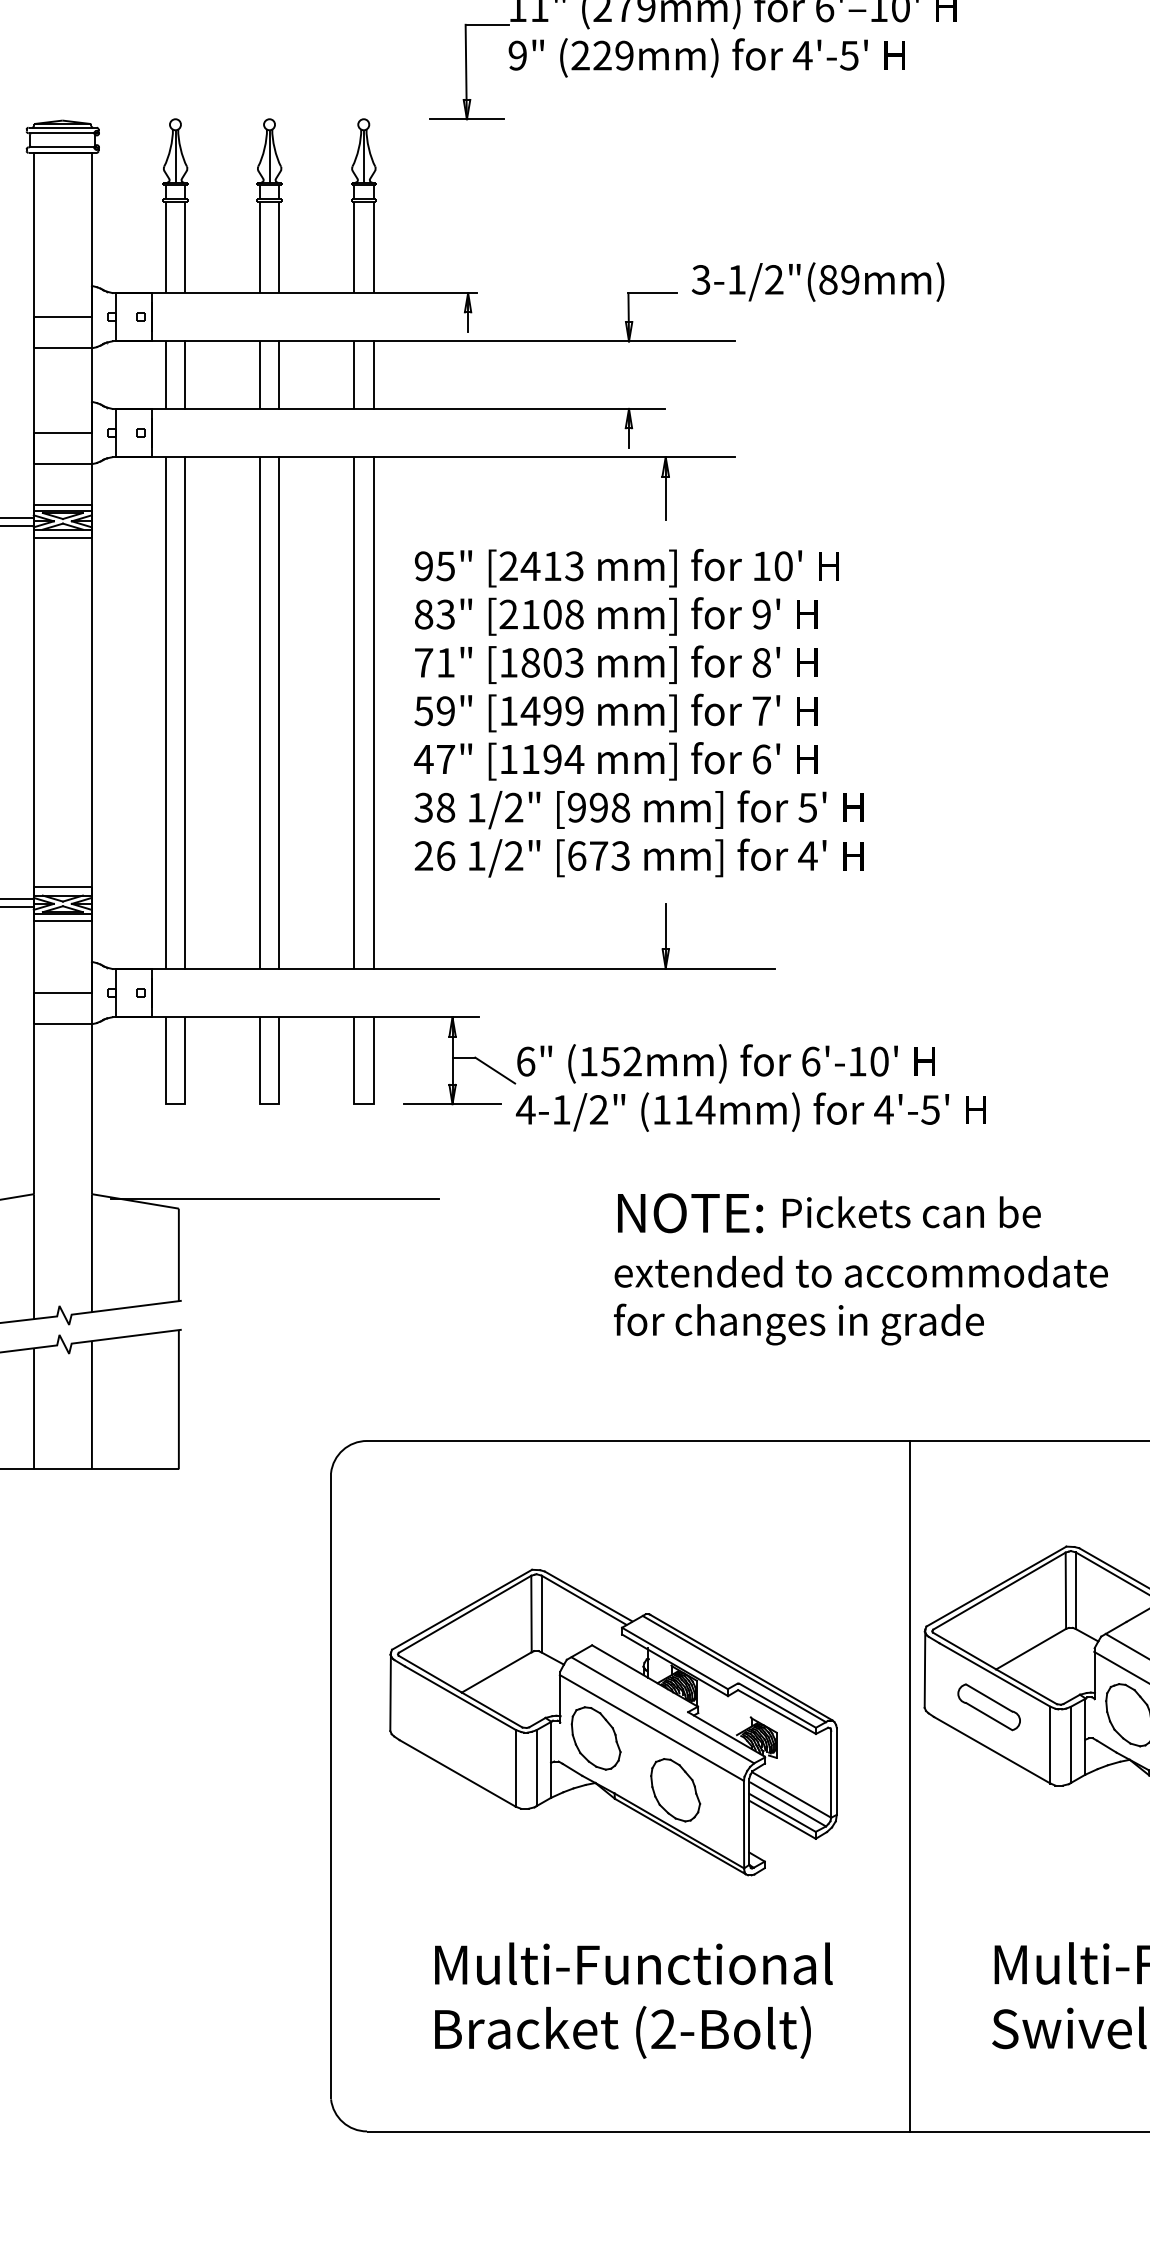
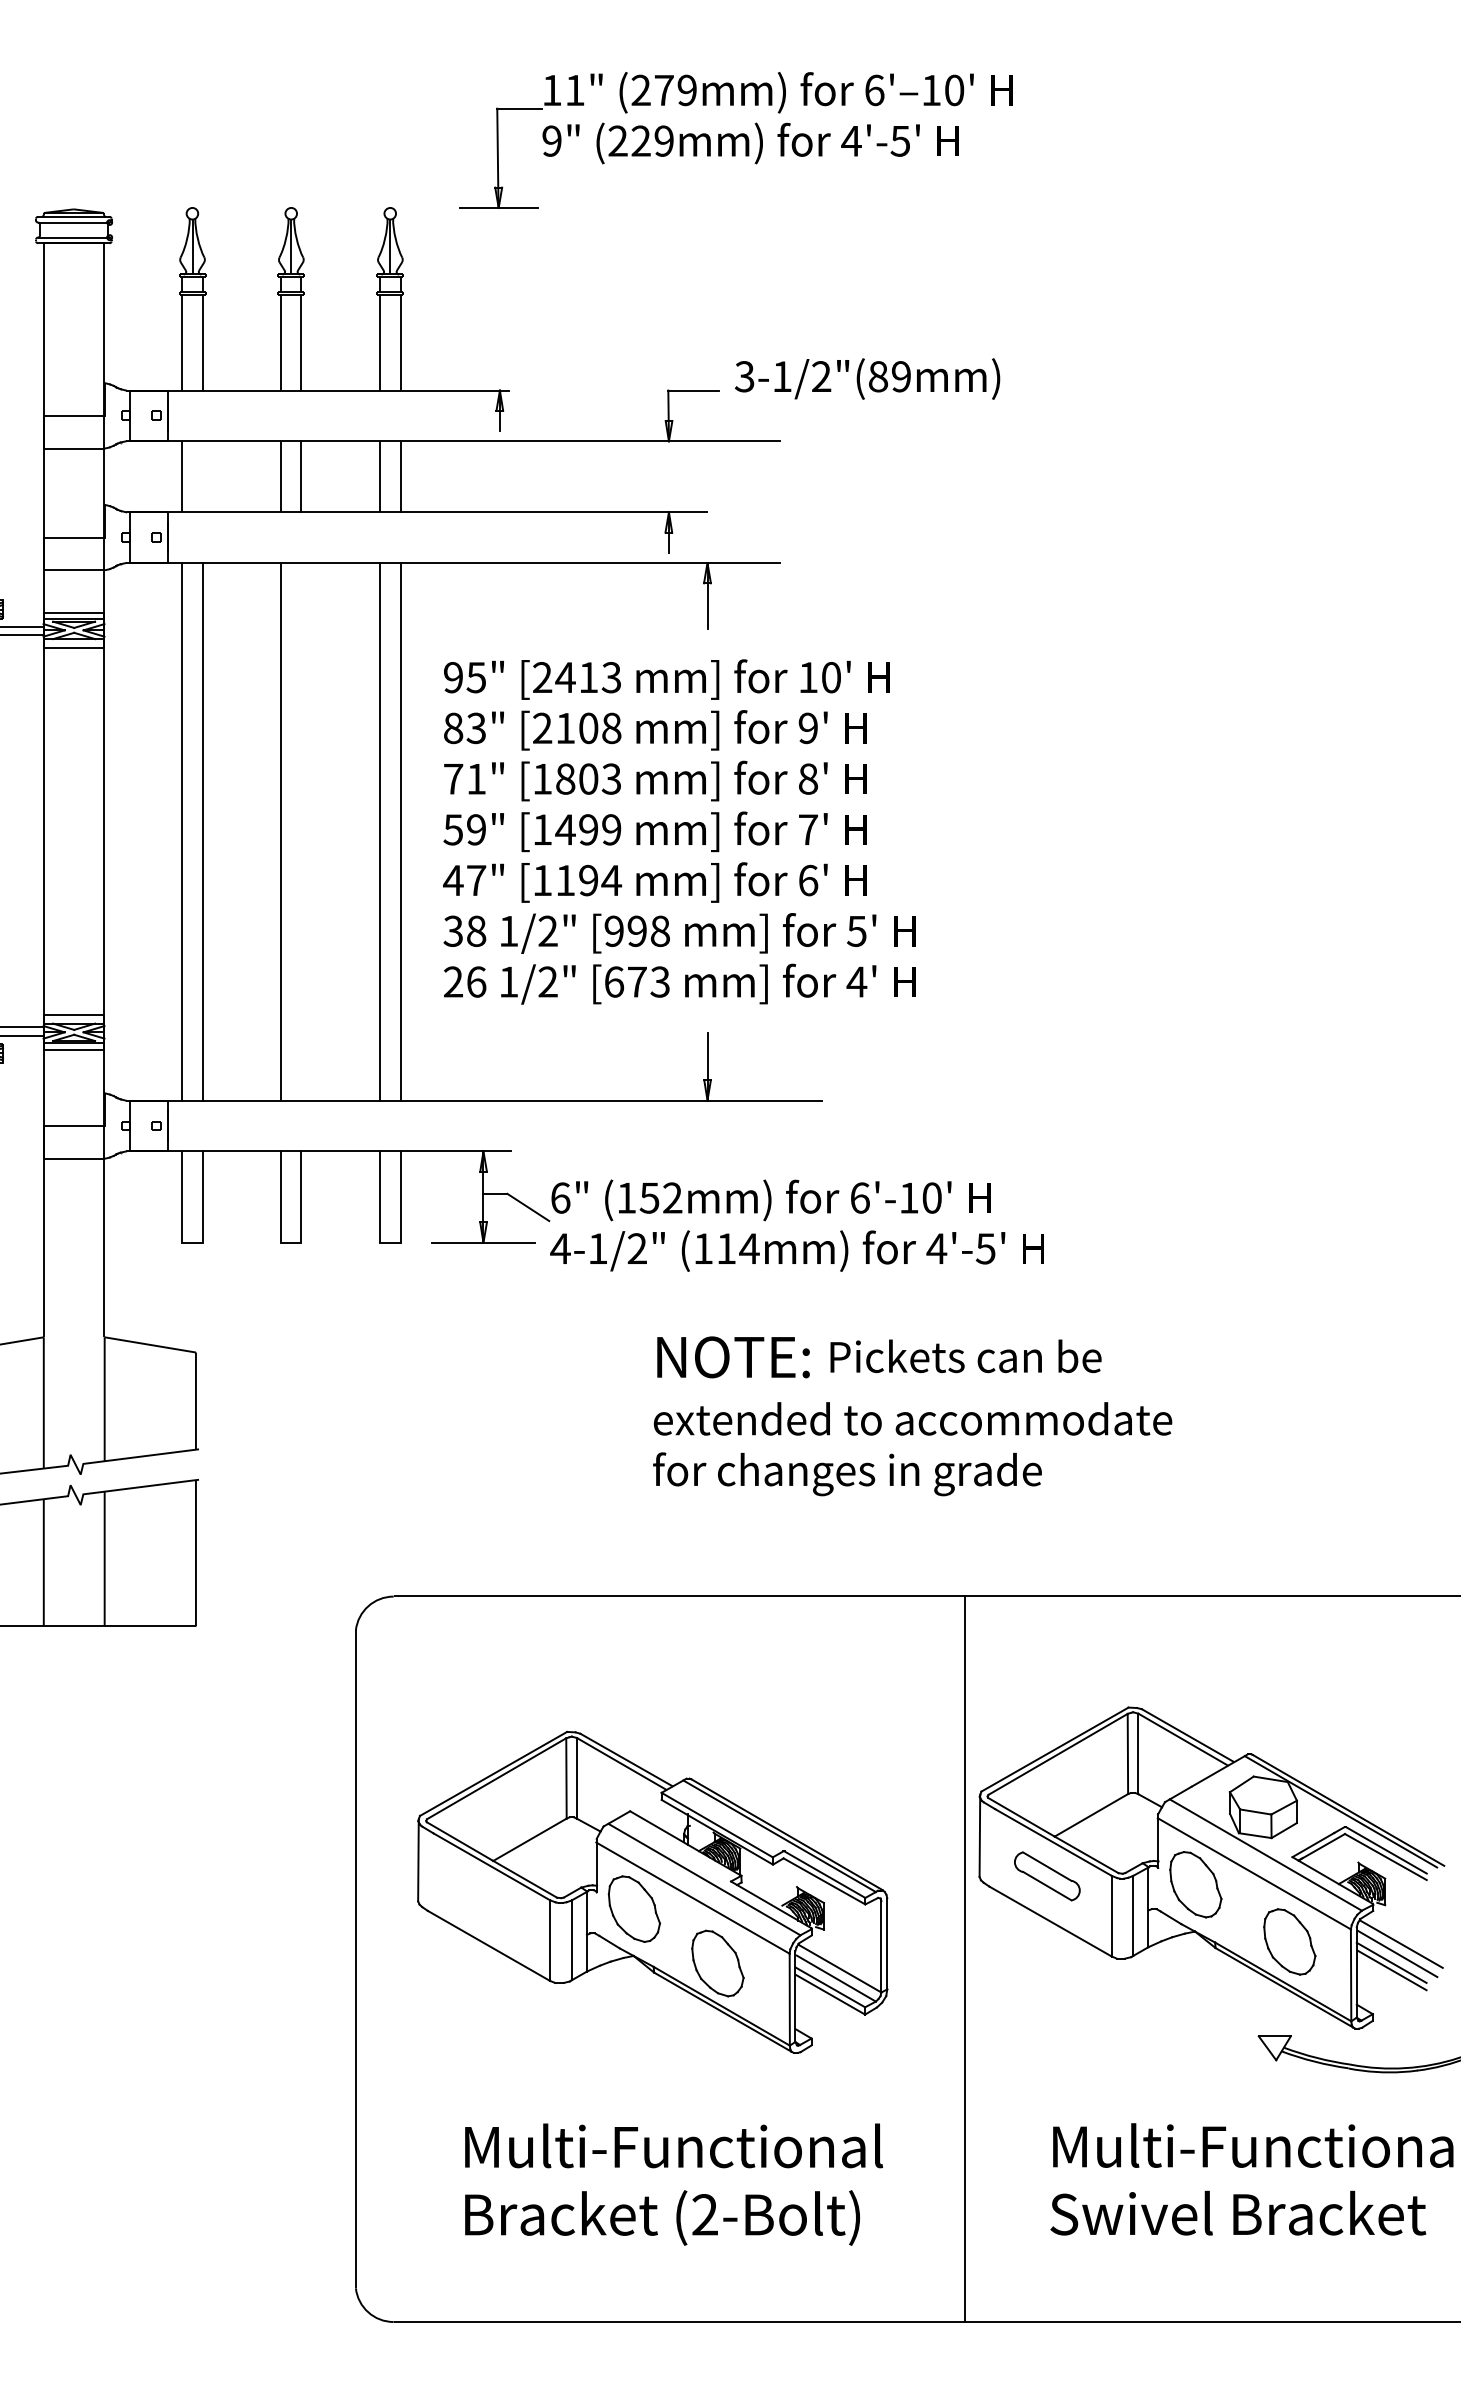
line: (185, 374) -> (202, 476), removed
line: (279, 712) -> (301, 831), removed
line: (275, 1199) -> (297, 1342), removed

